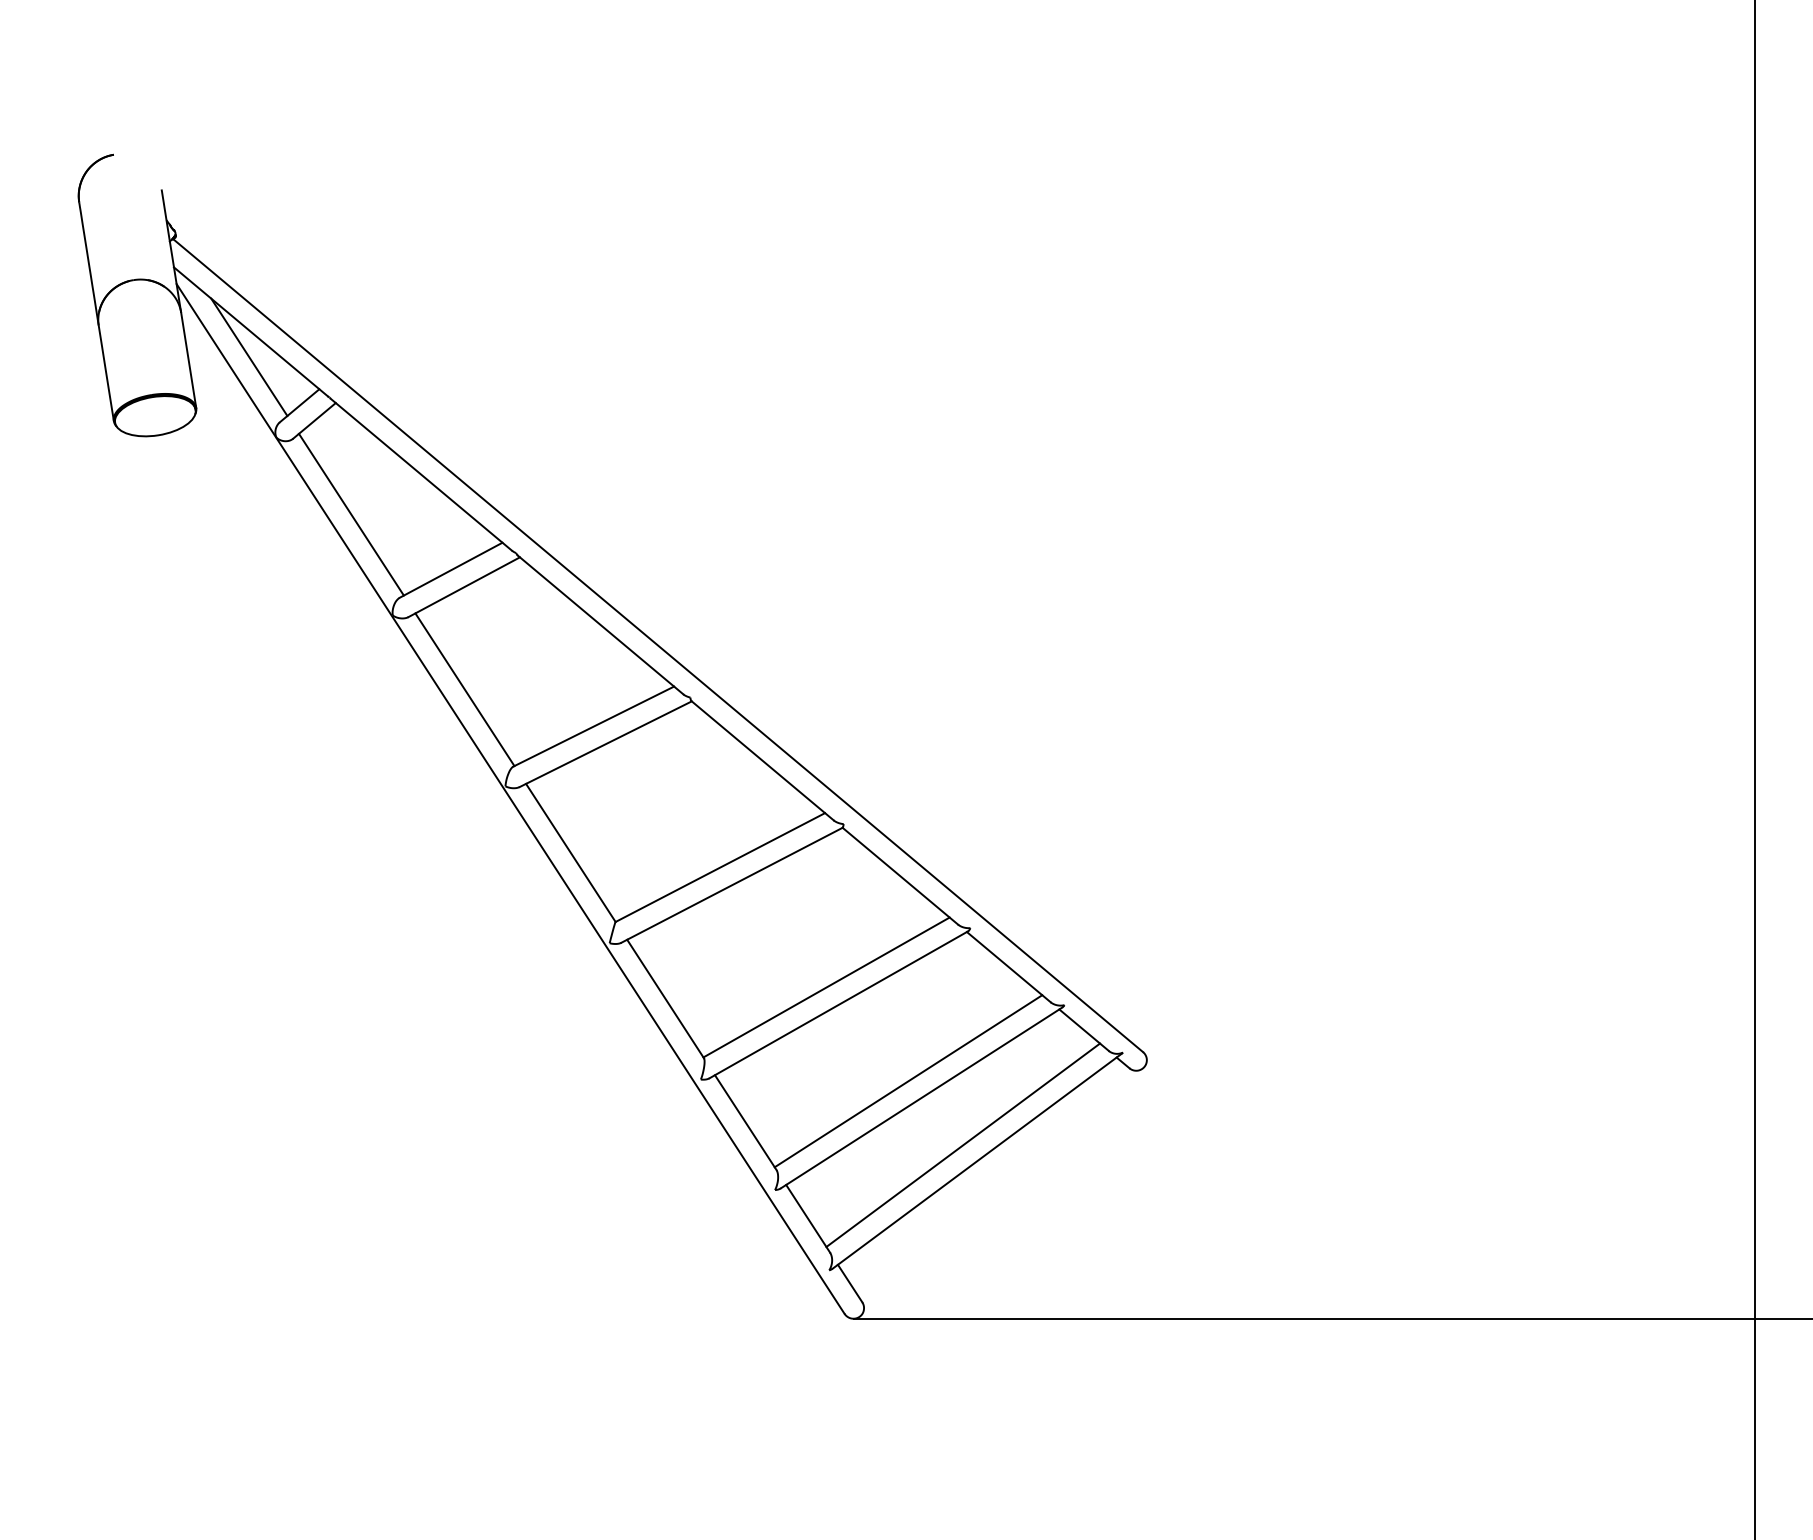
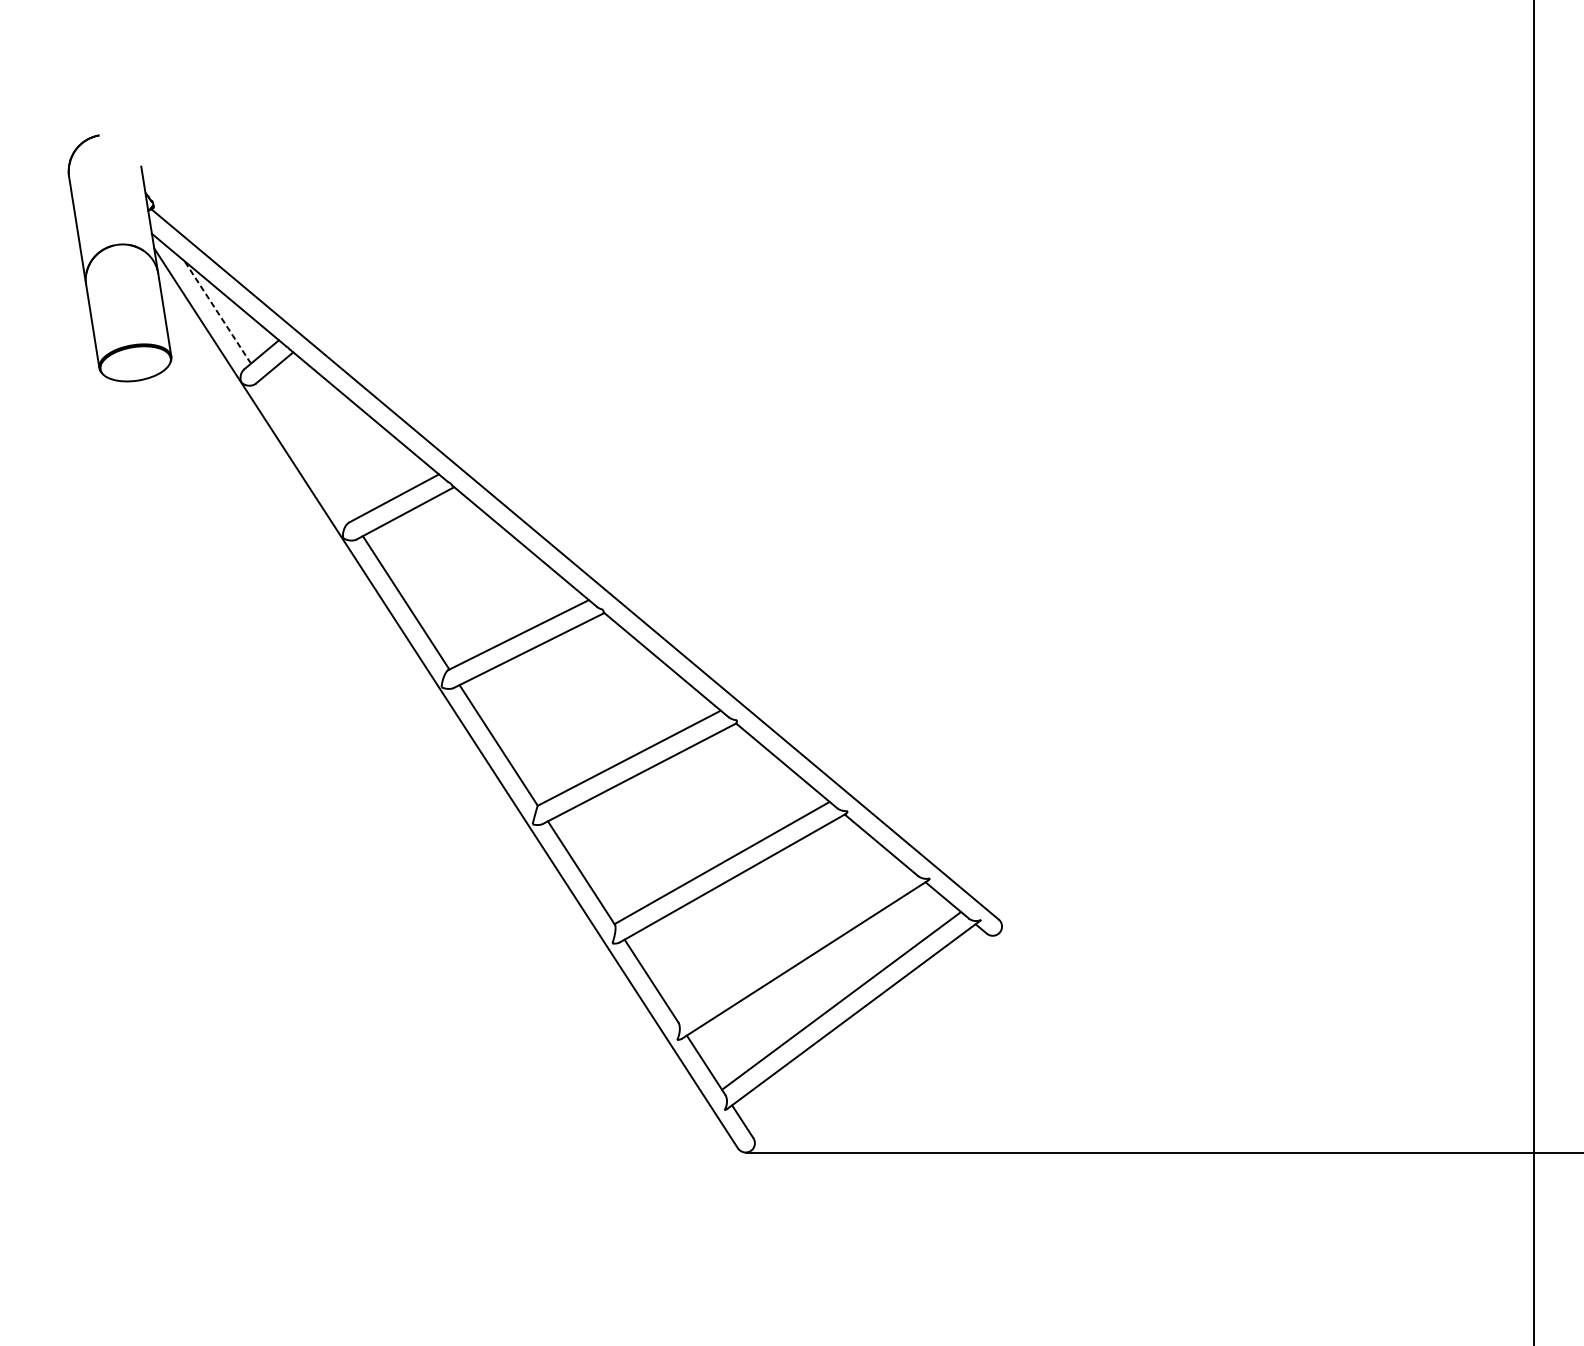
line: (249, 357) -> (217, 312), solid -> dashed
line: (350, 514) -> (306, 449), removed
line: (908, 1081) -> (793, 945), removed

